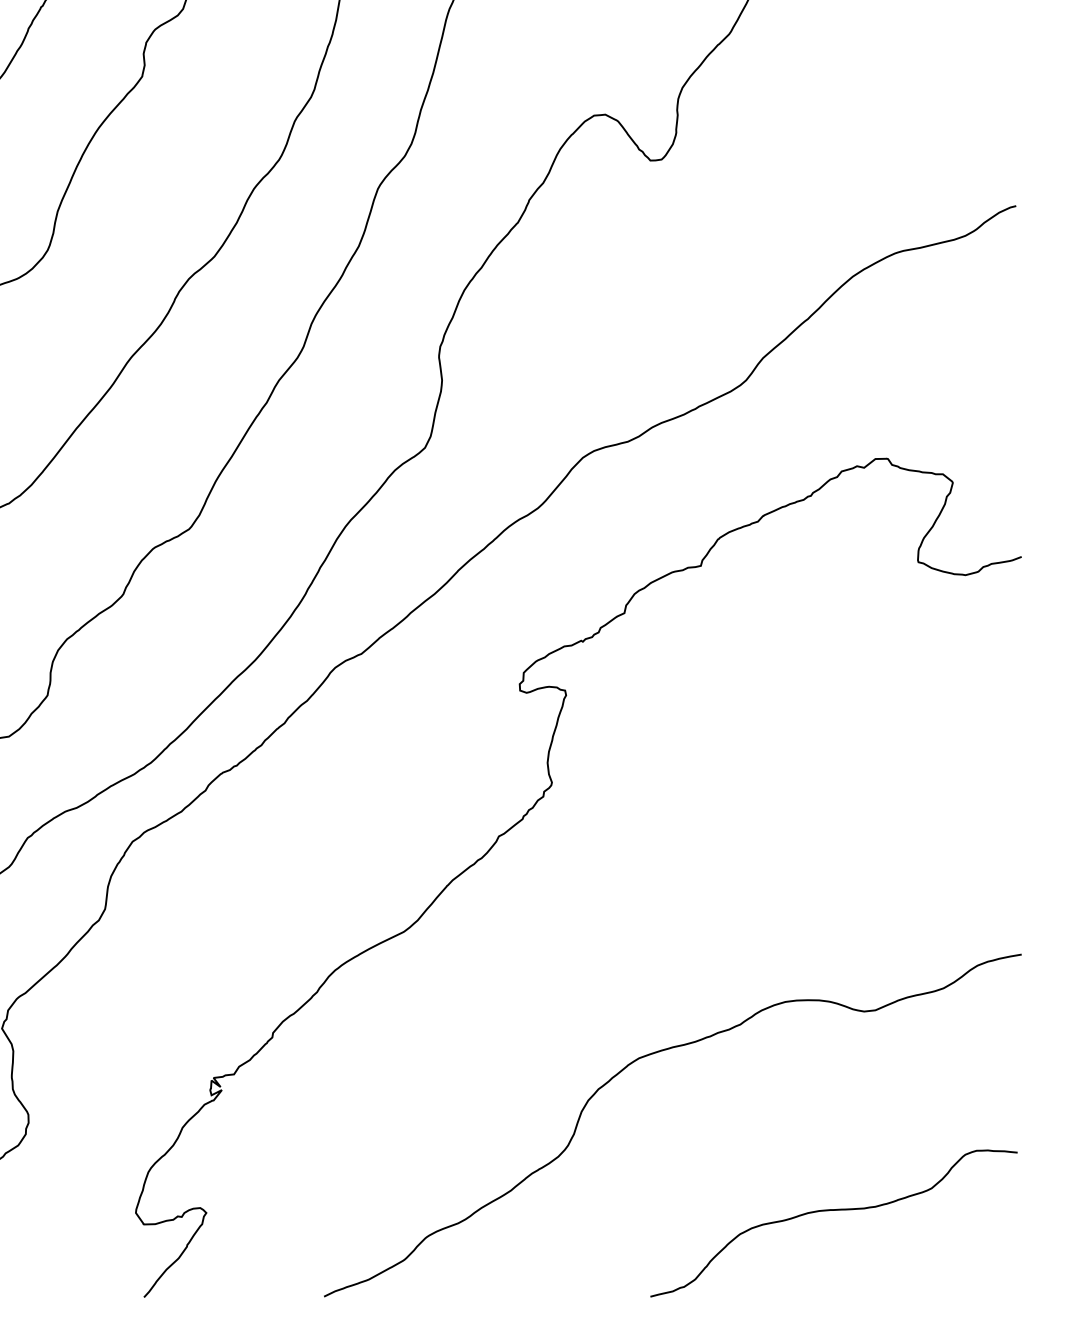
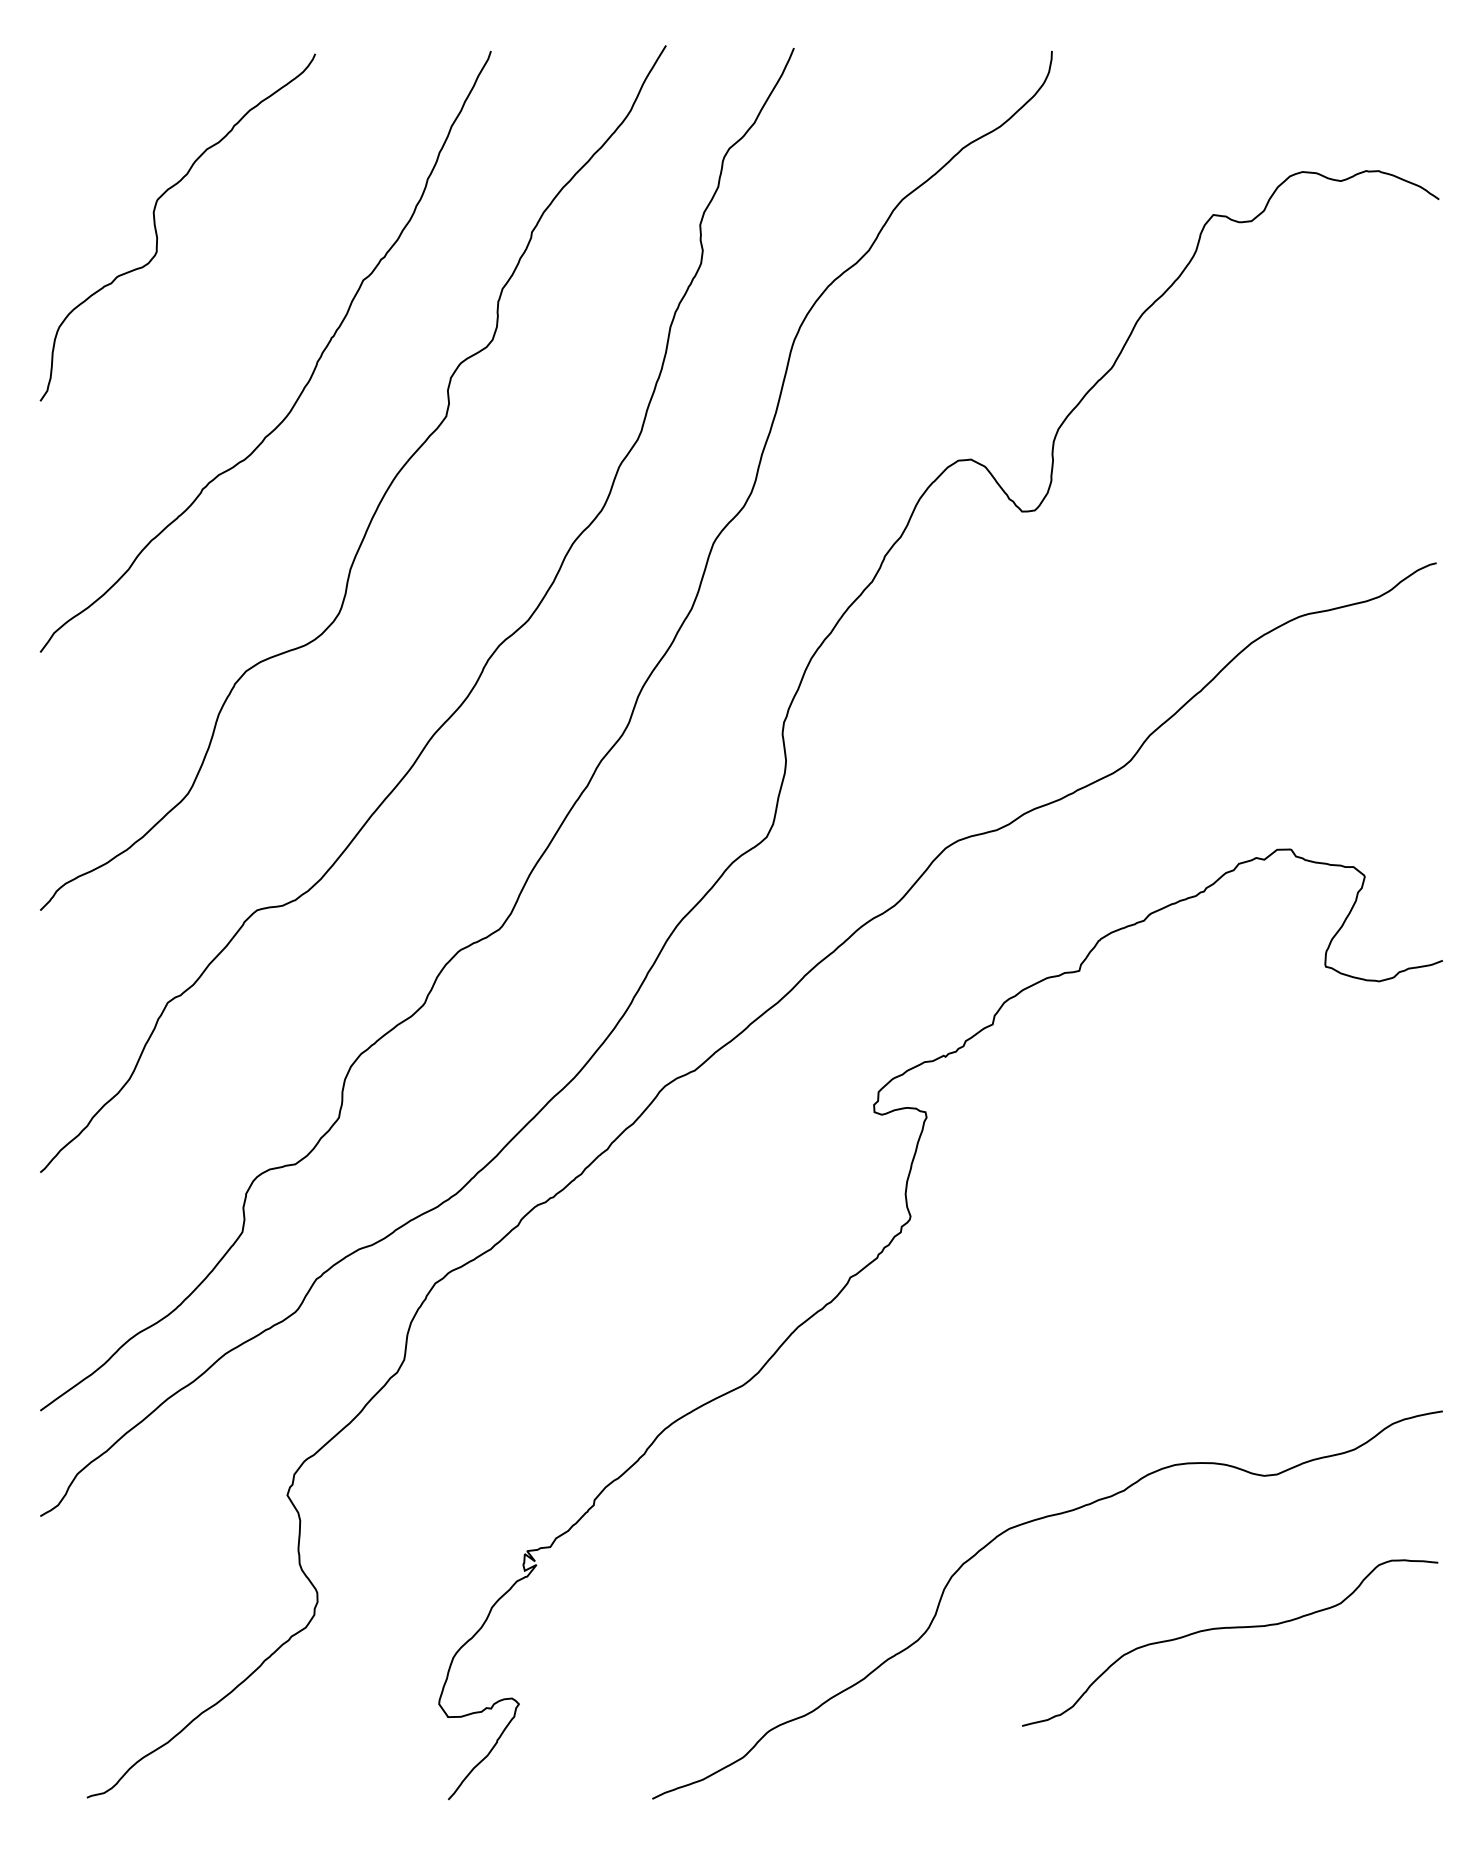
curve: (834, 1210) -> (1230, 1628), moved

